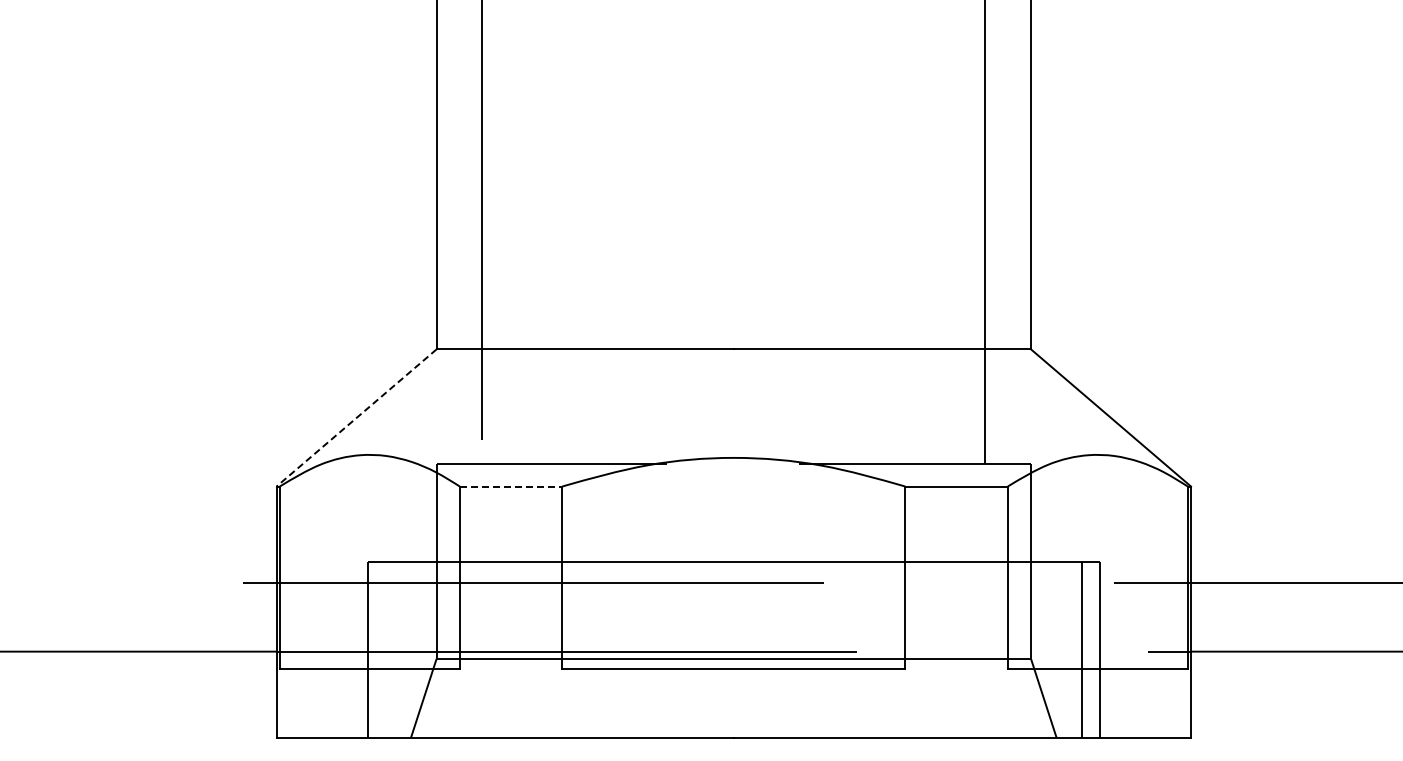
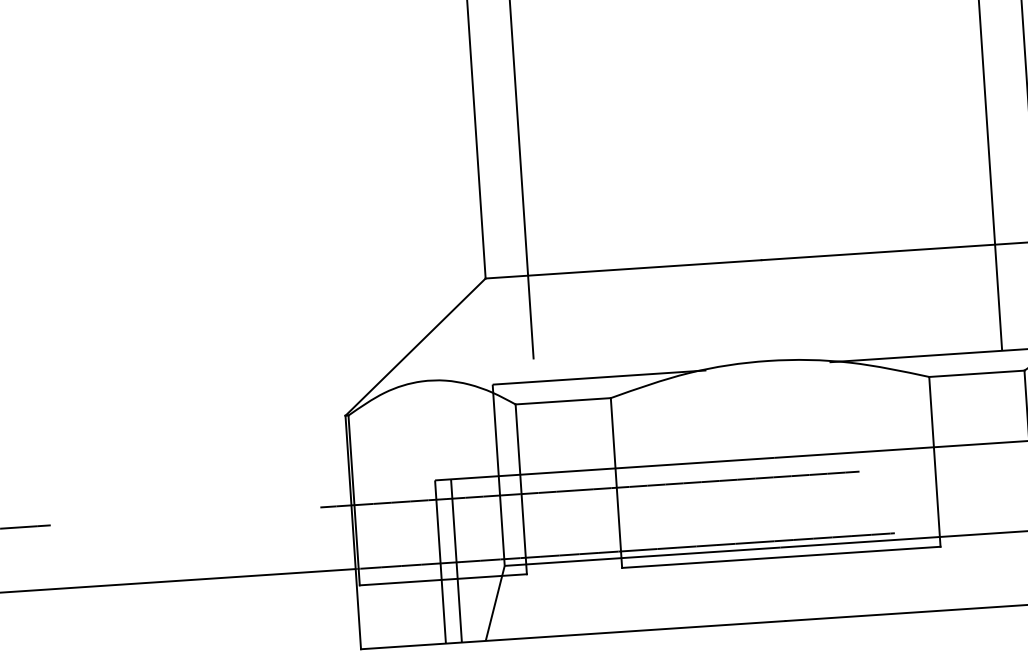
line: (356, 418) -> (415, 347), dashed -> solid
line: (511, 486) -> (563, 401), dashed -> solid
line: (385, 649) -> (456, 560), added

